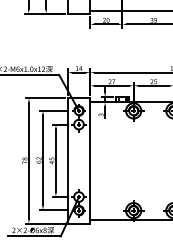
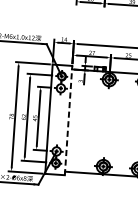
line: (90, 160) -> (68, 120), solid -> dashed

